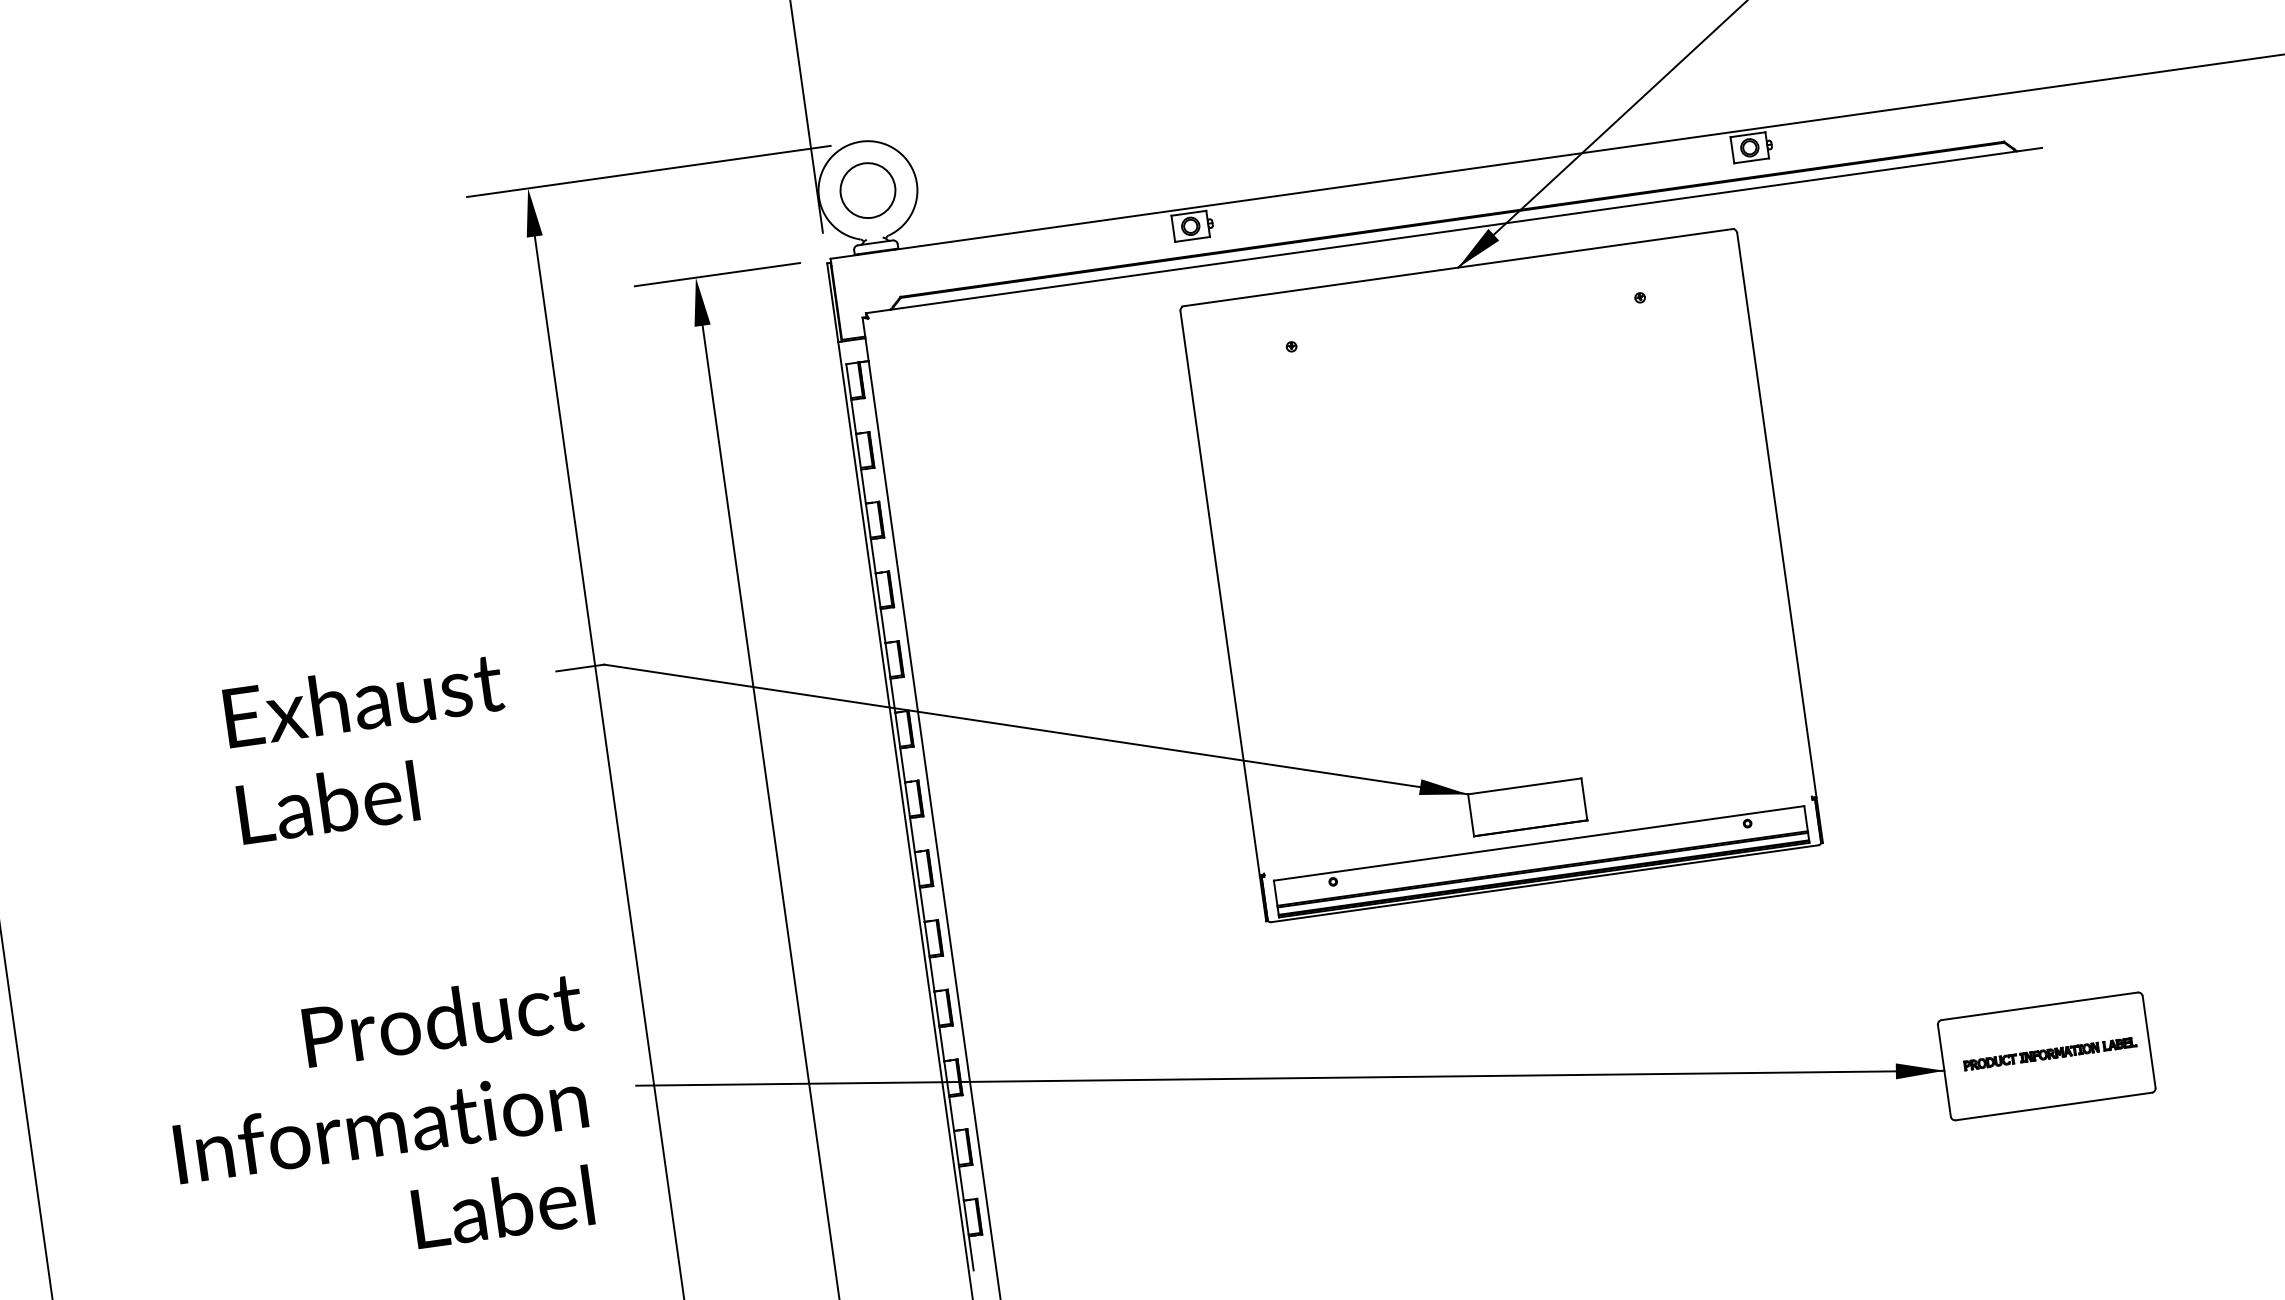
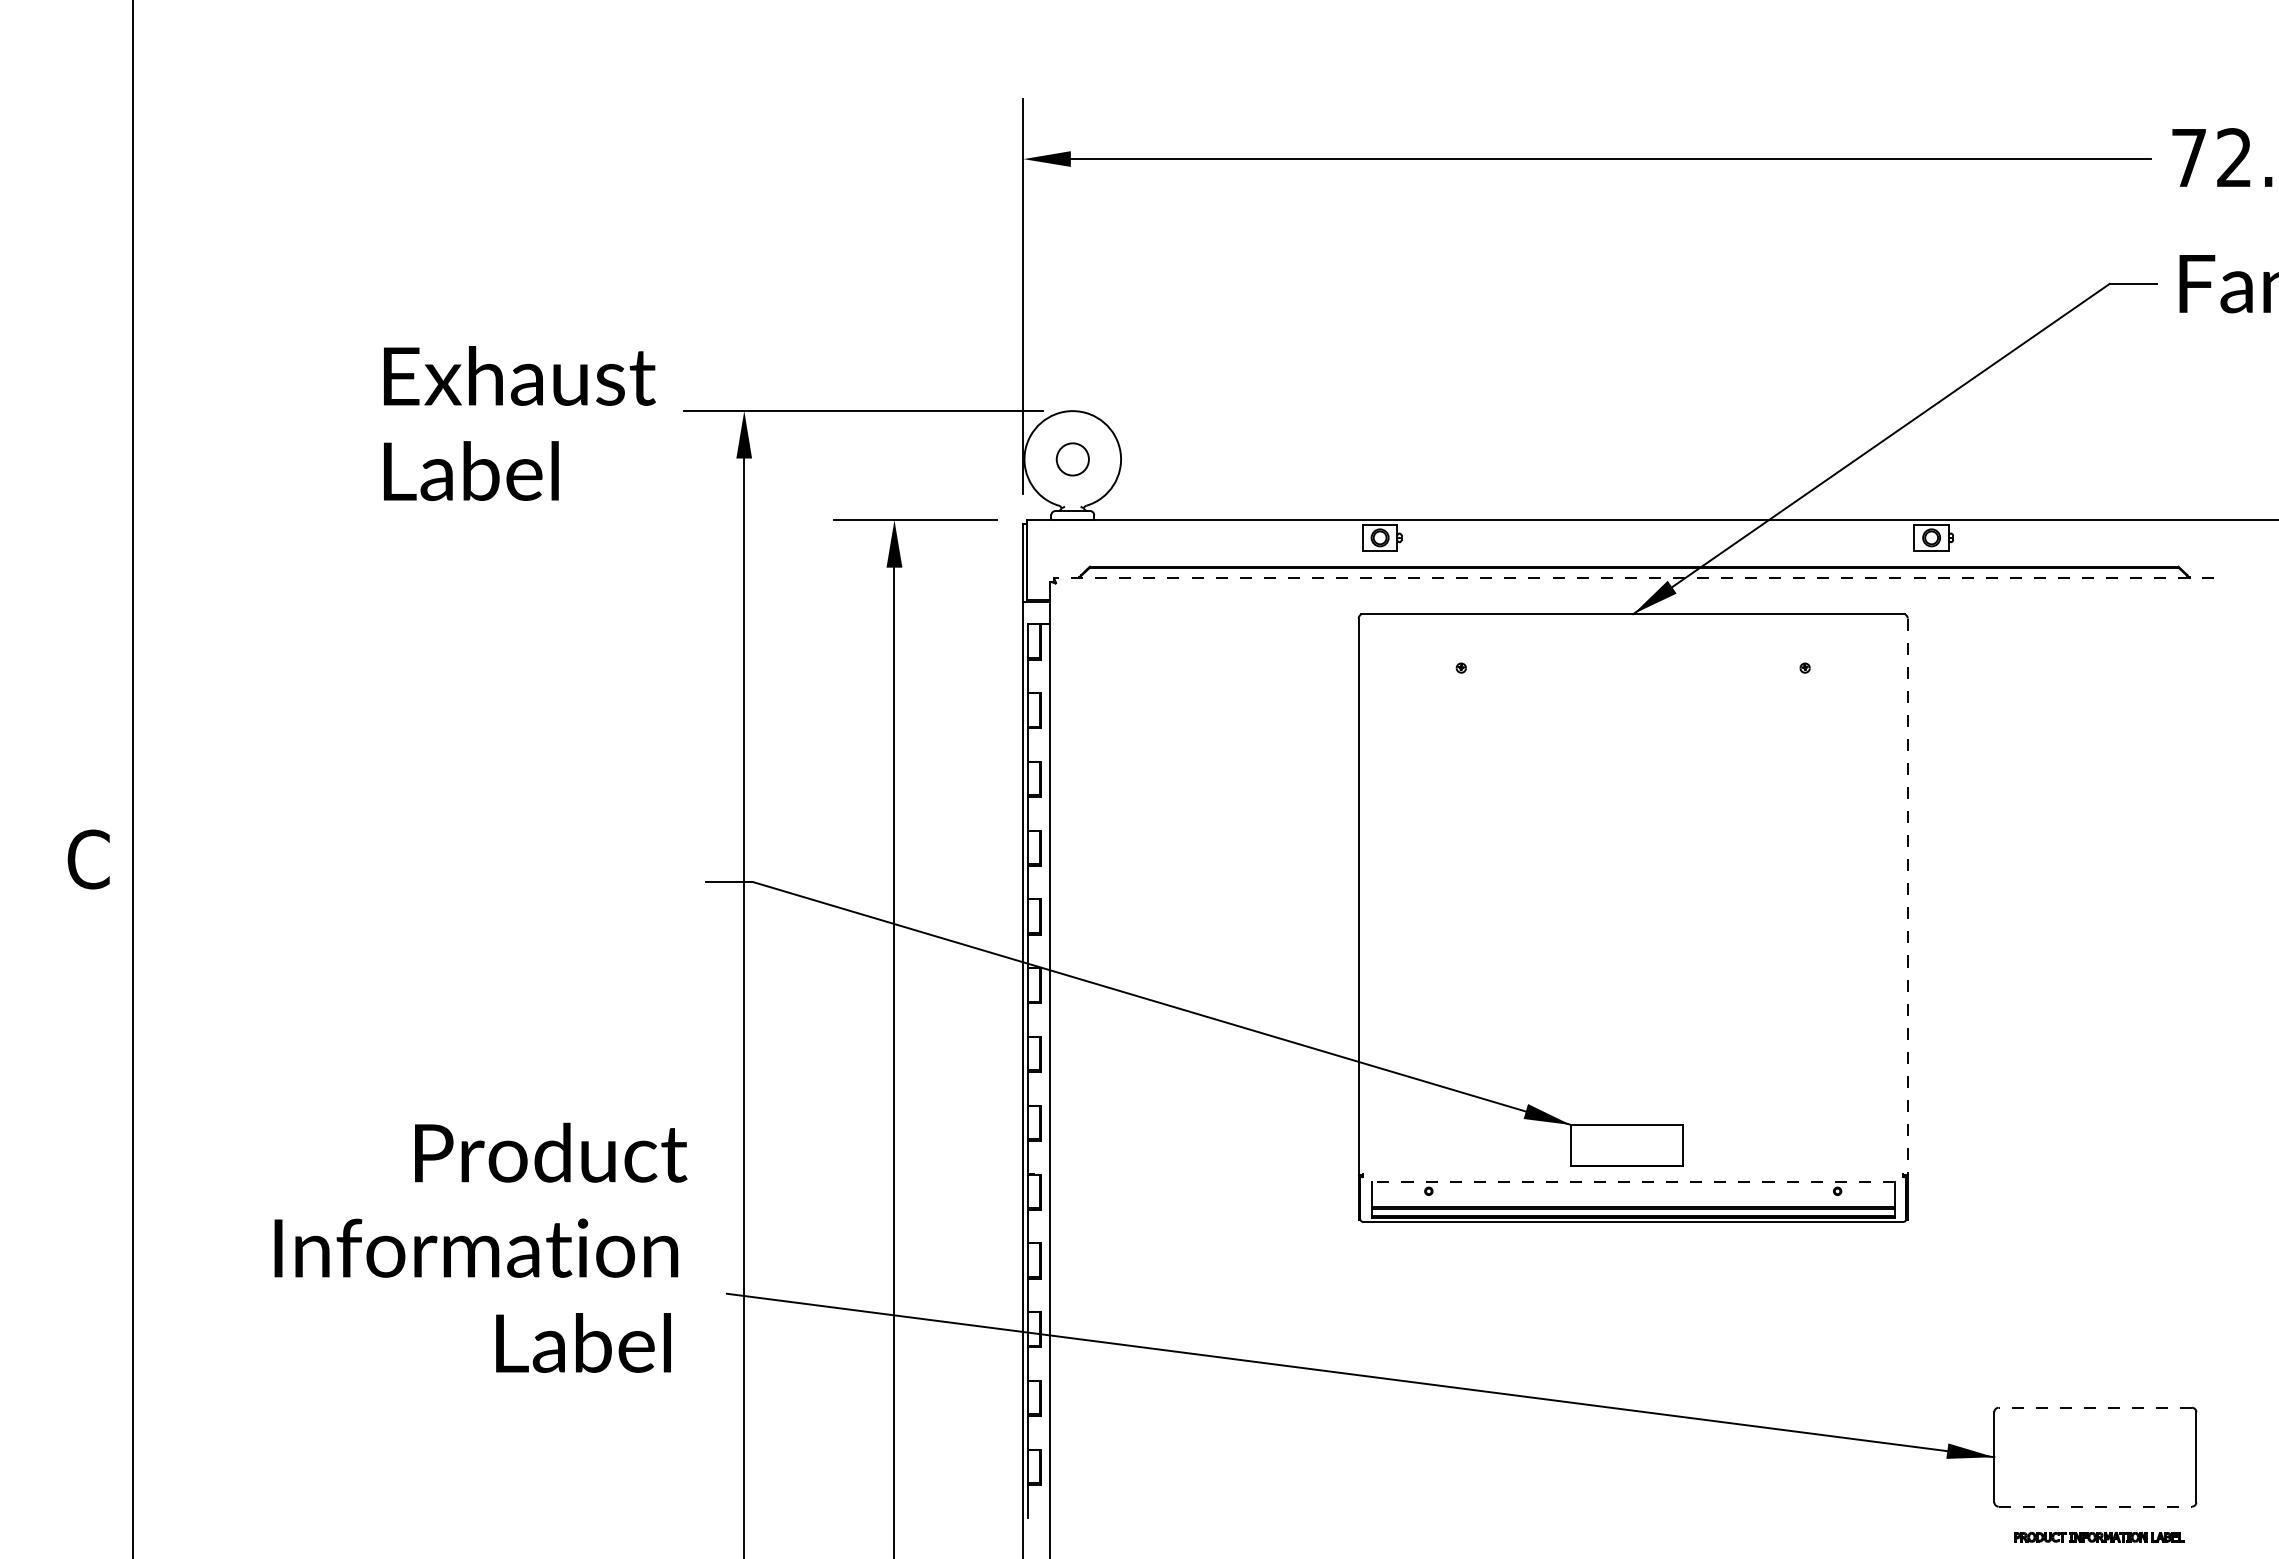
circle: (867, 190) -> (1072, 459), size x0.6
line: (1453, 230) -> (1633, 577), solid -> dashed
line: (1776, 515) -> (1907, 897), solid -> dashed
text: (370, 747) -> (519, 423), moved
line: (1539, 843) -> (1633, 1182), solid -> dashed
line: (2039, 1006) -> (2095, 1407), solid -> dashed
part: (2050, 1054) -> (2099, 1537), moved
line: (2053, 1106) -> (2095, 1506), solid -> dashed
text: (384, 1124) -> (480, 1247), moved

